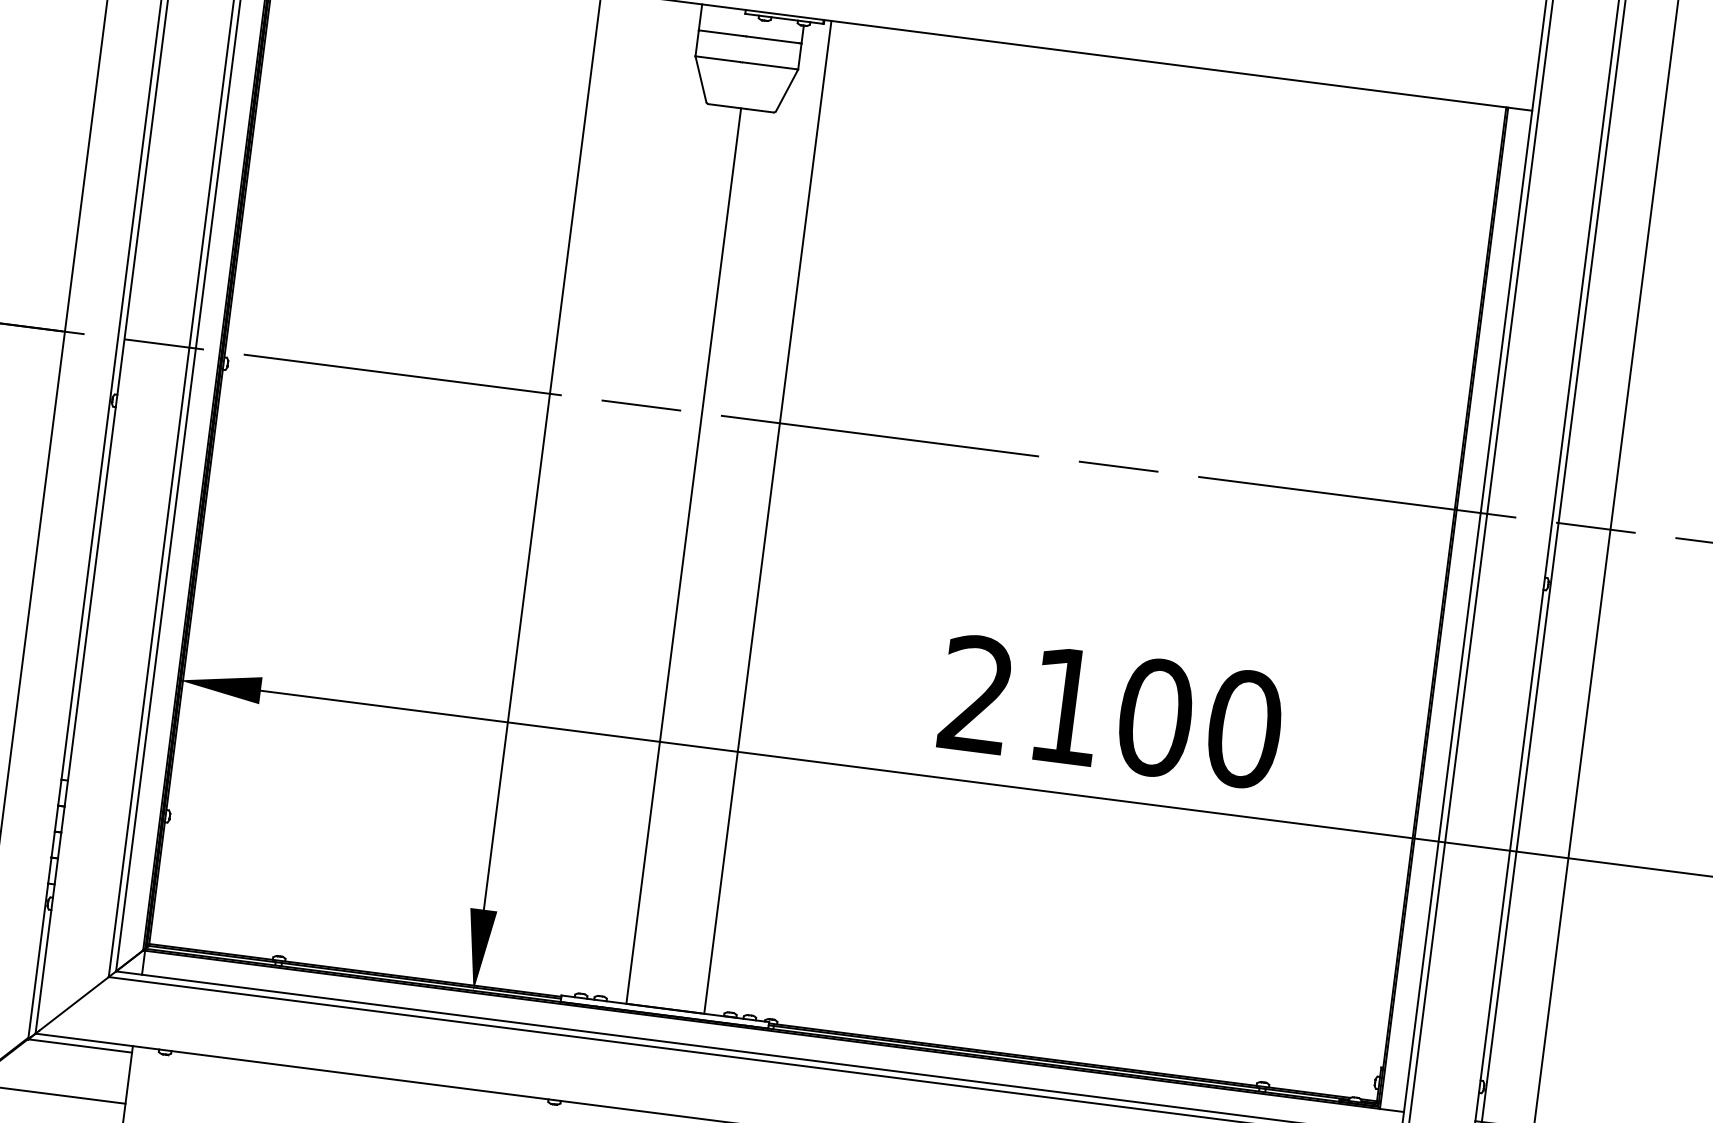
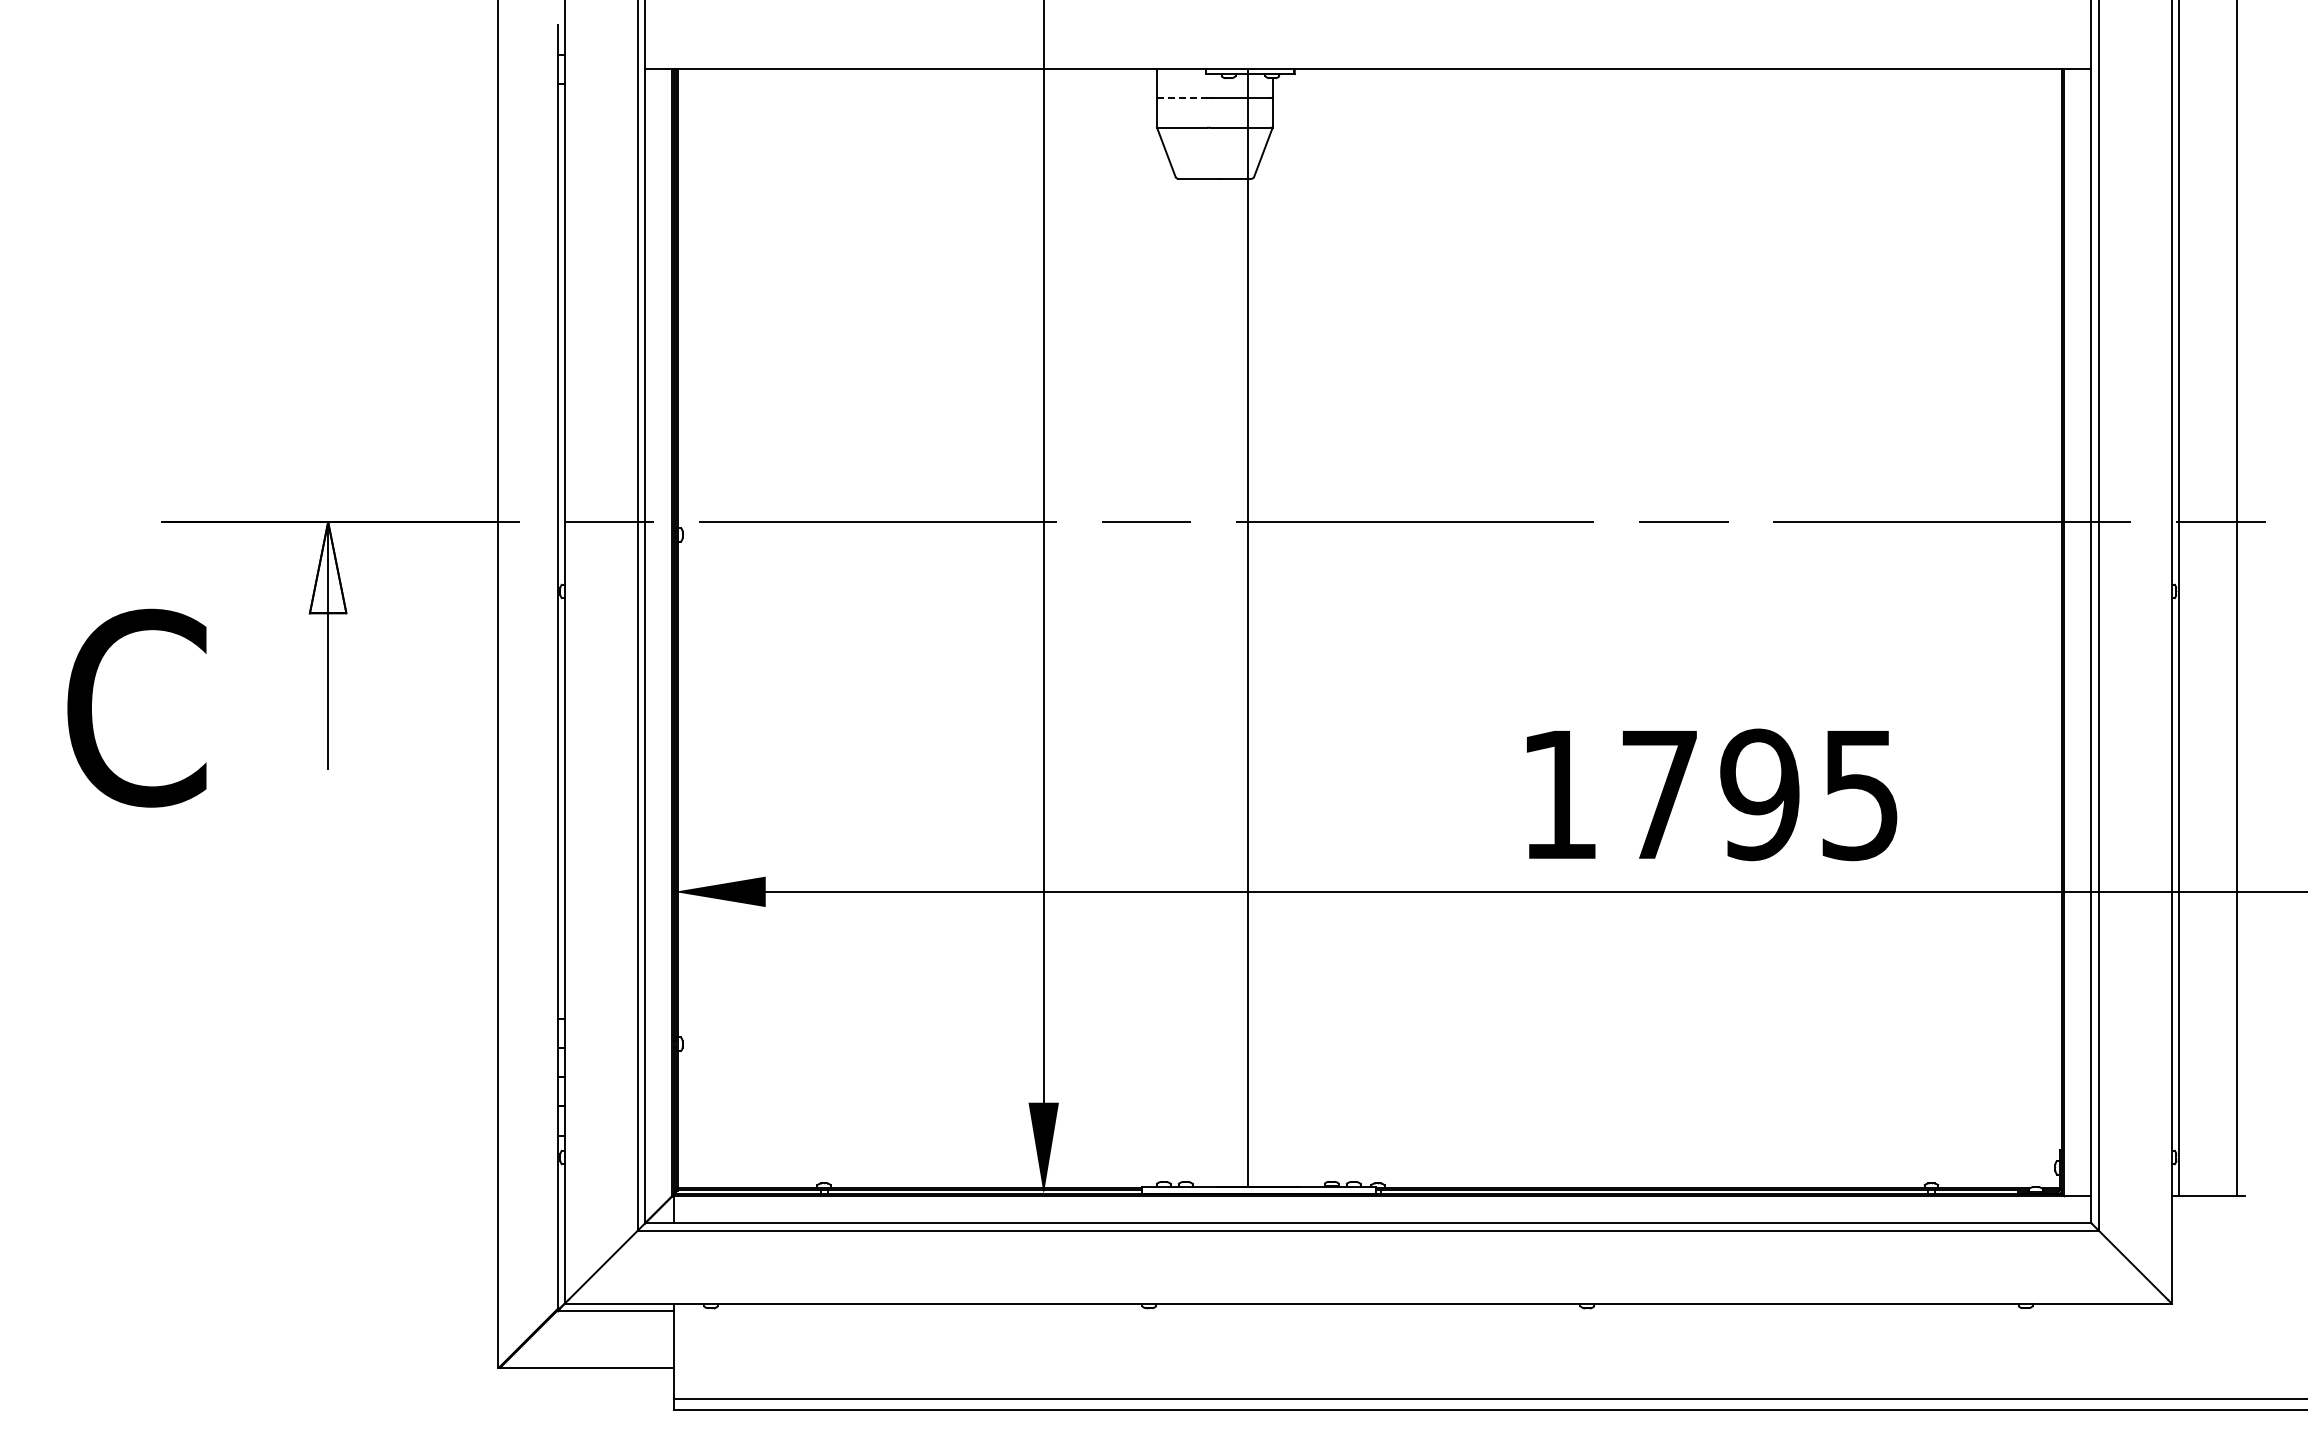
line: (721, 33) -> (1182, 98), solid -> dashed
line: (767, 516) -> (1247, 627), moved
line: (683, 555) -> (1214, 682), removed
text: (1111, 711) -> (1710, 794), 2100 -> 1795

